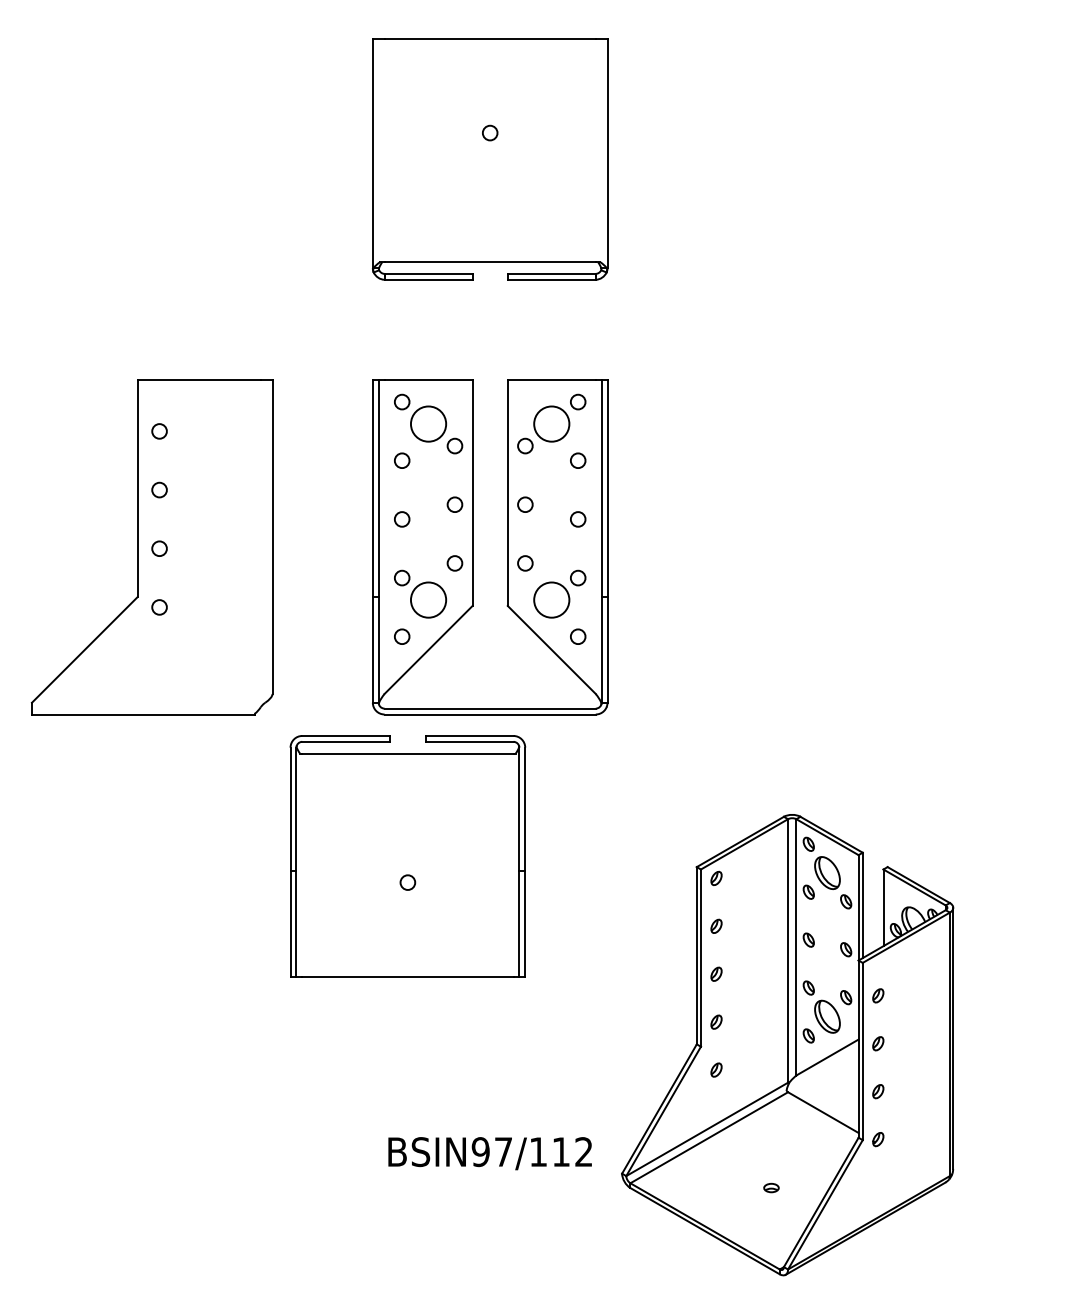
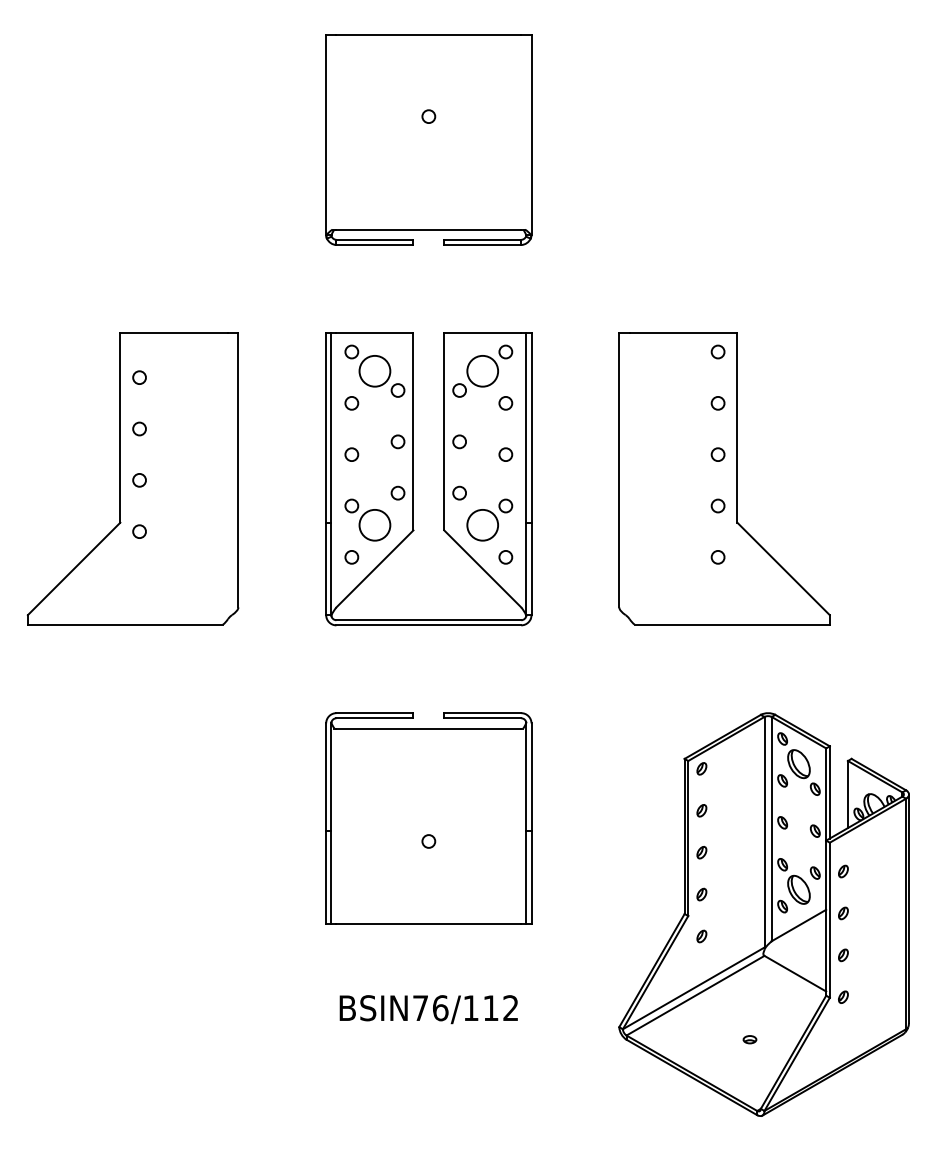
part: (828, 546) -> (724, 478), added
part: (407, 856) -> (428, 818), moved
part: (786, 1044) -> (763, 914), moved
text: (492, 1152) -> (430, 1008), BSIN97/112 -> BSIN76/112

